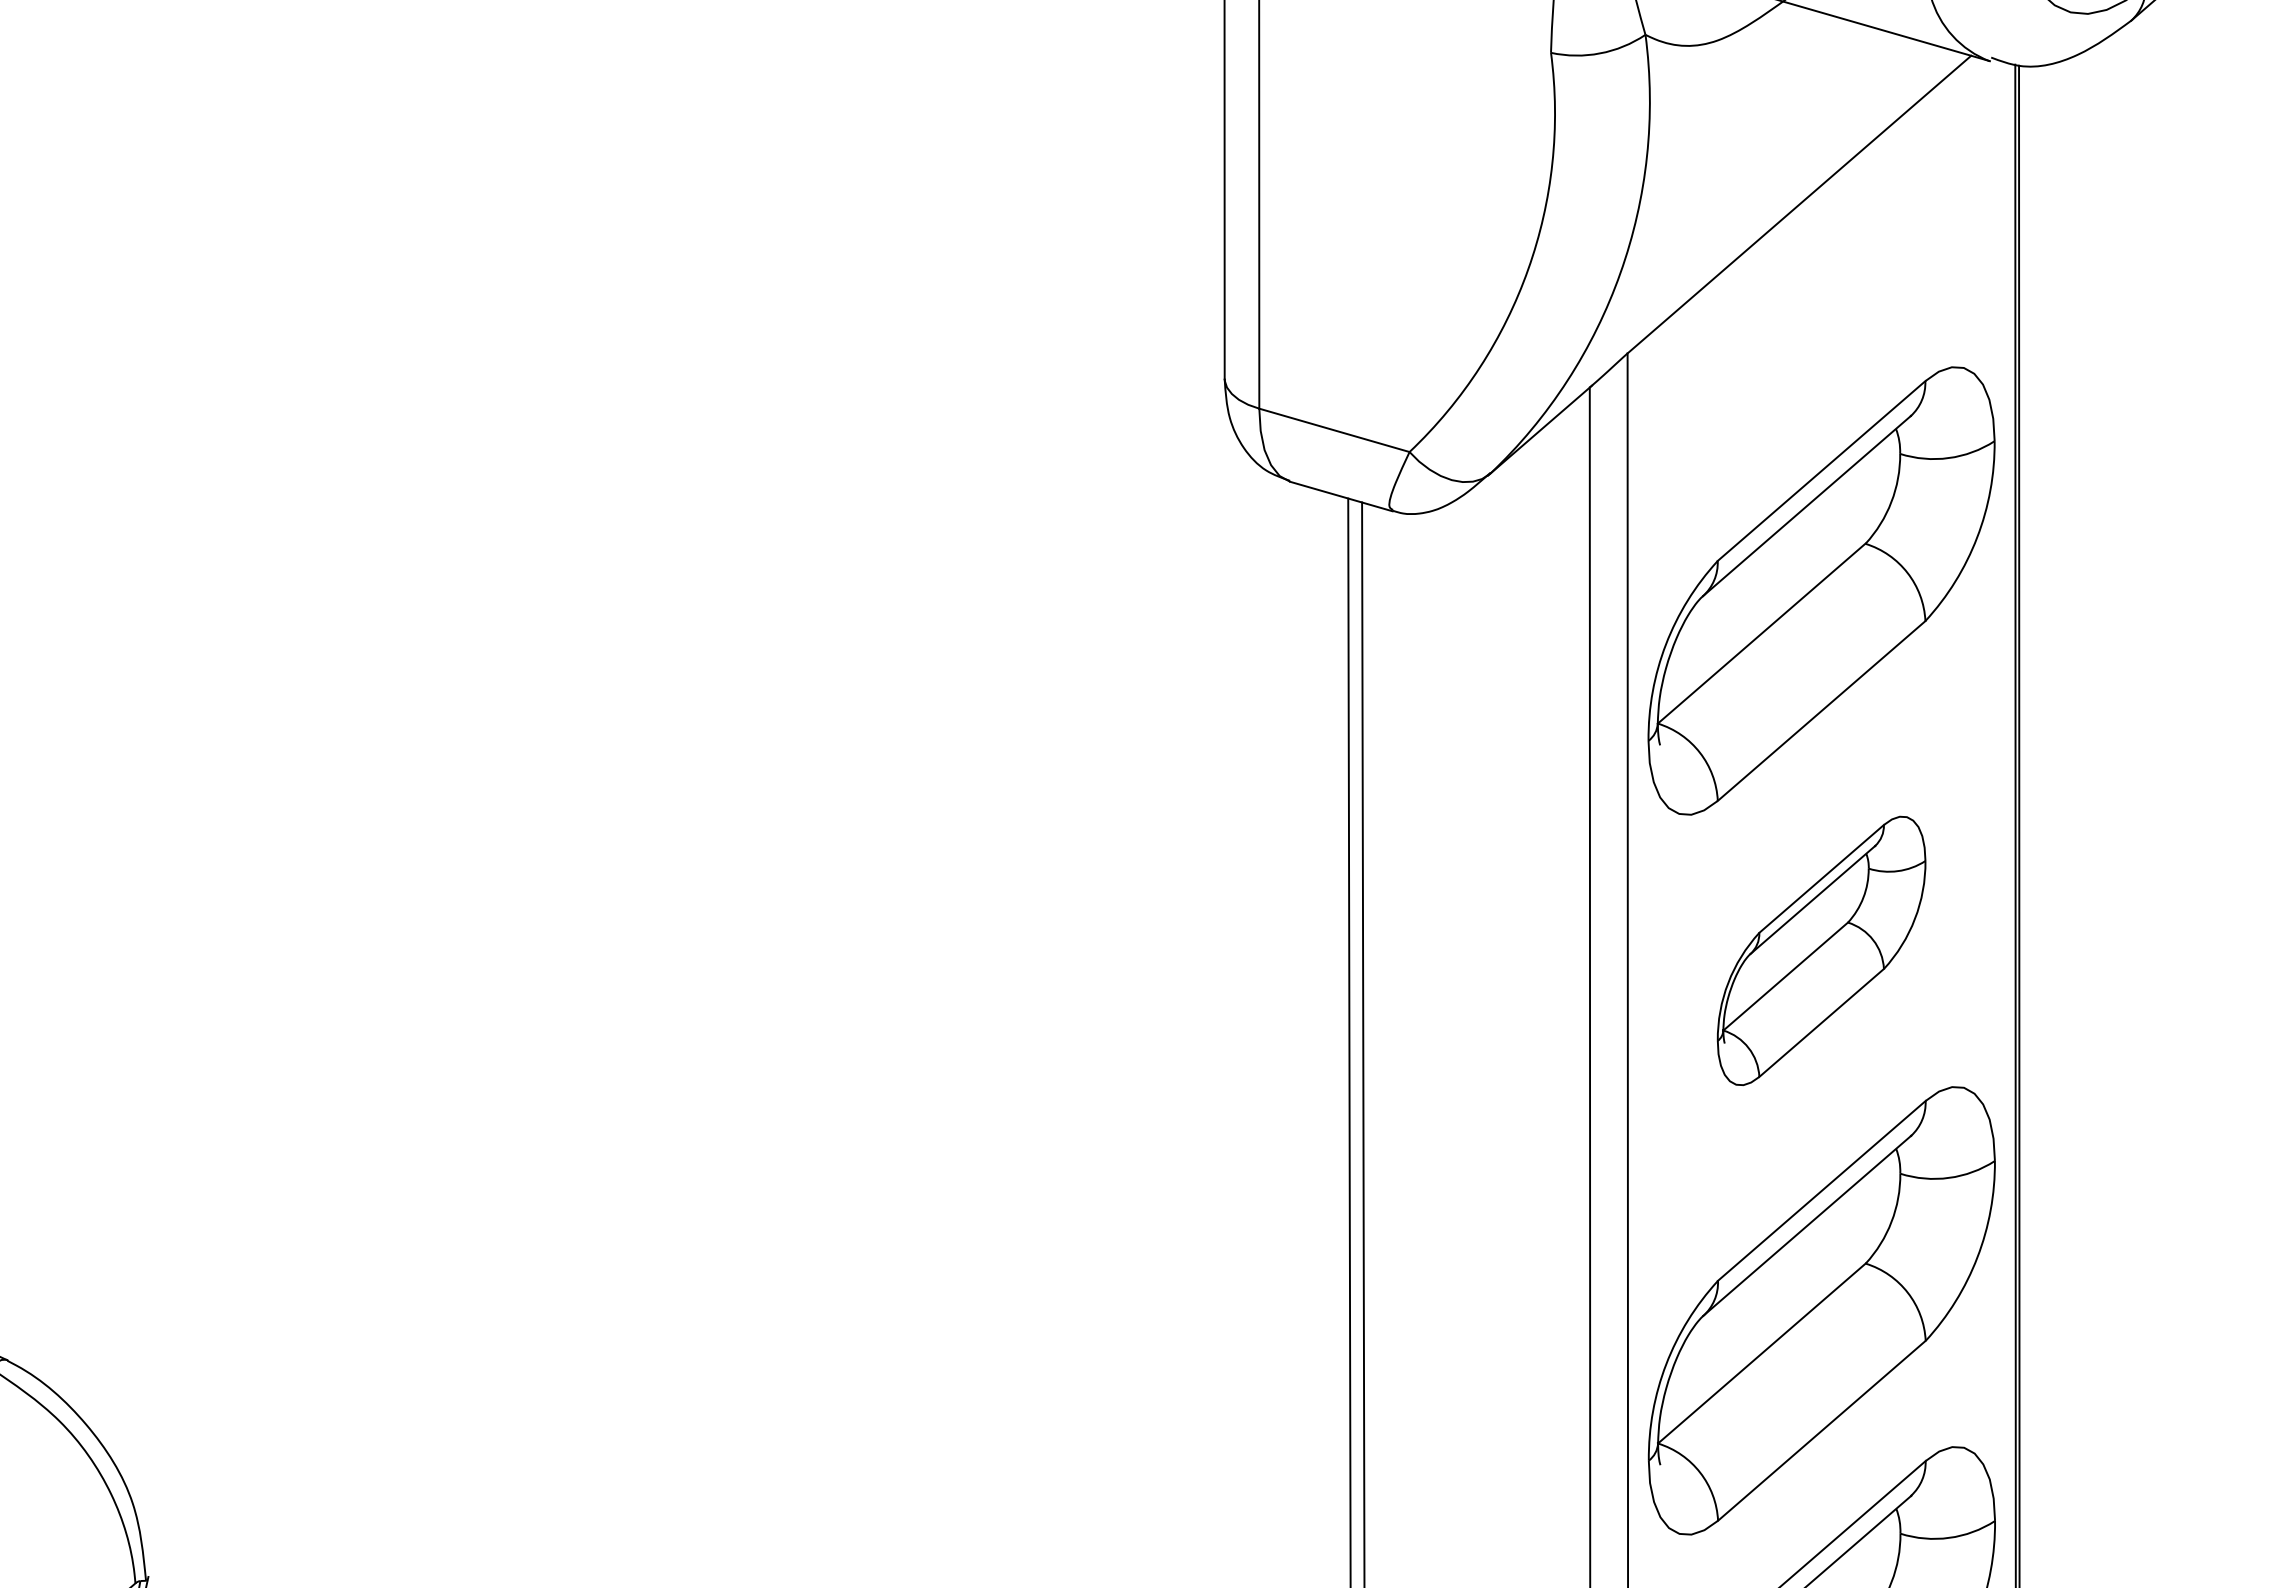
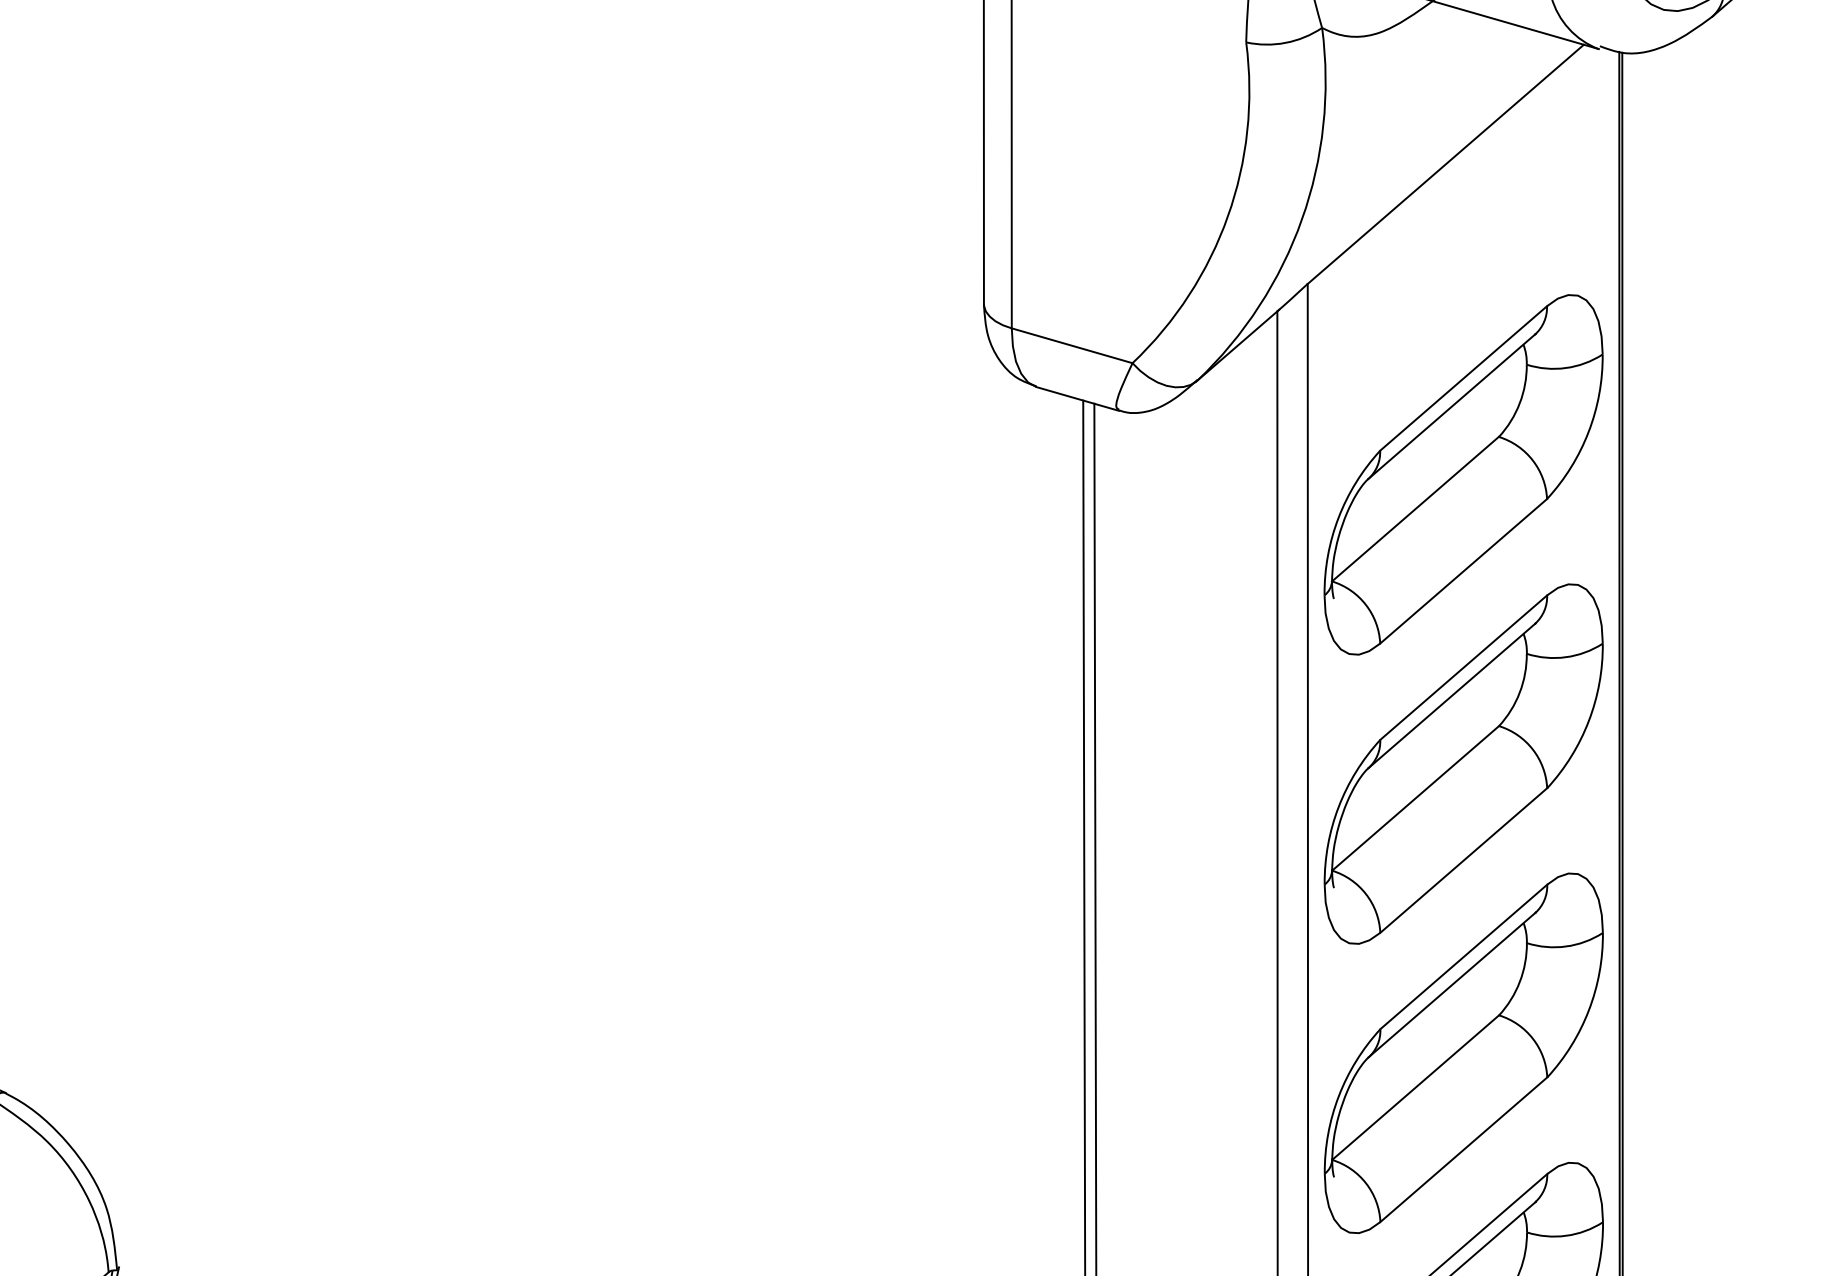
part: (1821, 950) -> (1463, 763), size x1.67

